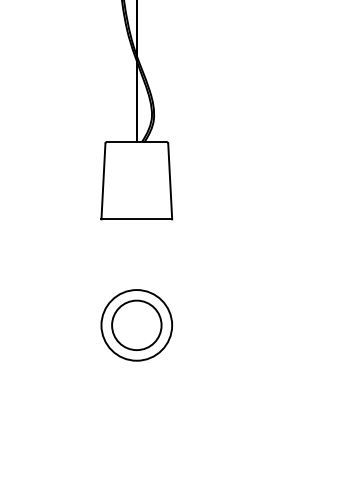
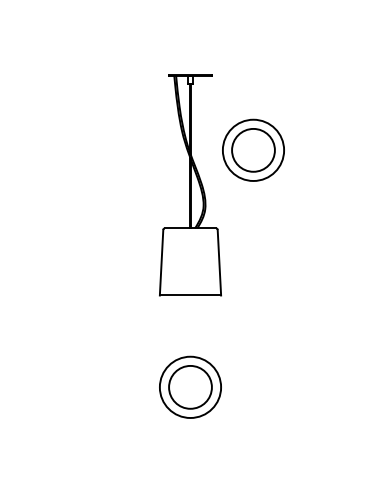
part: (209, 50) -> (253, 149), added

